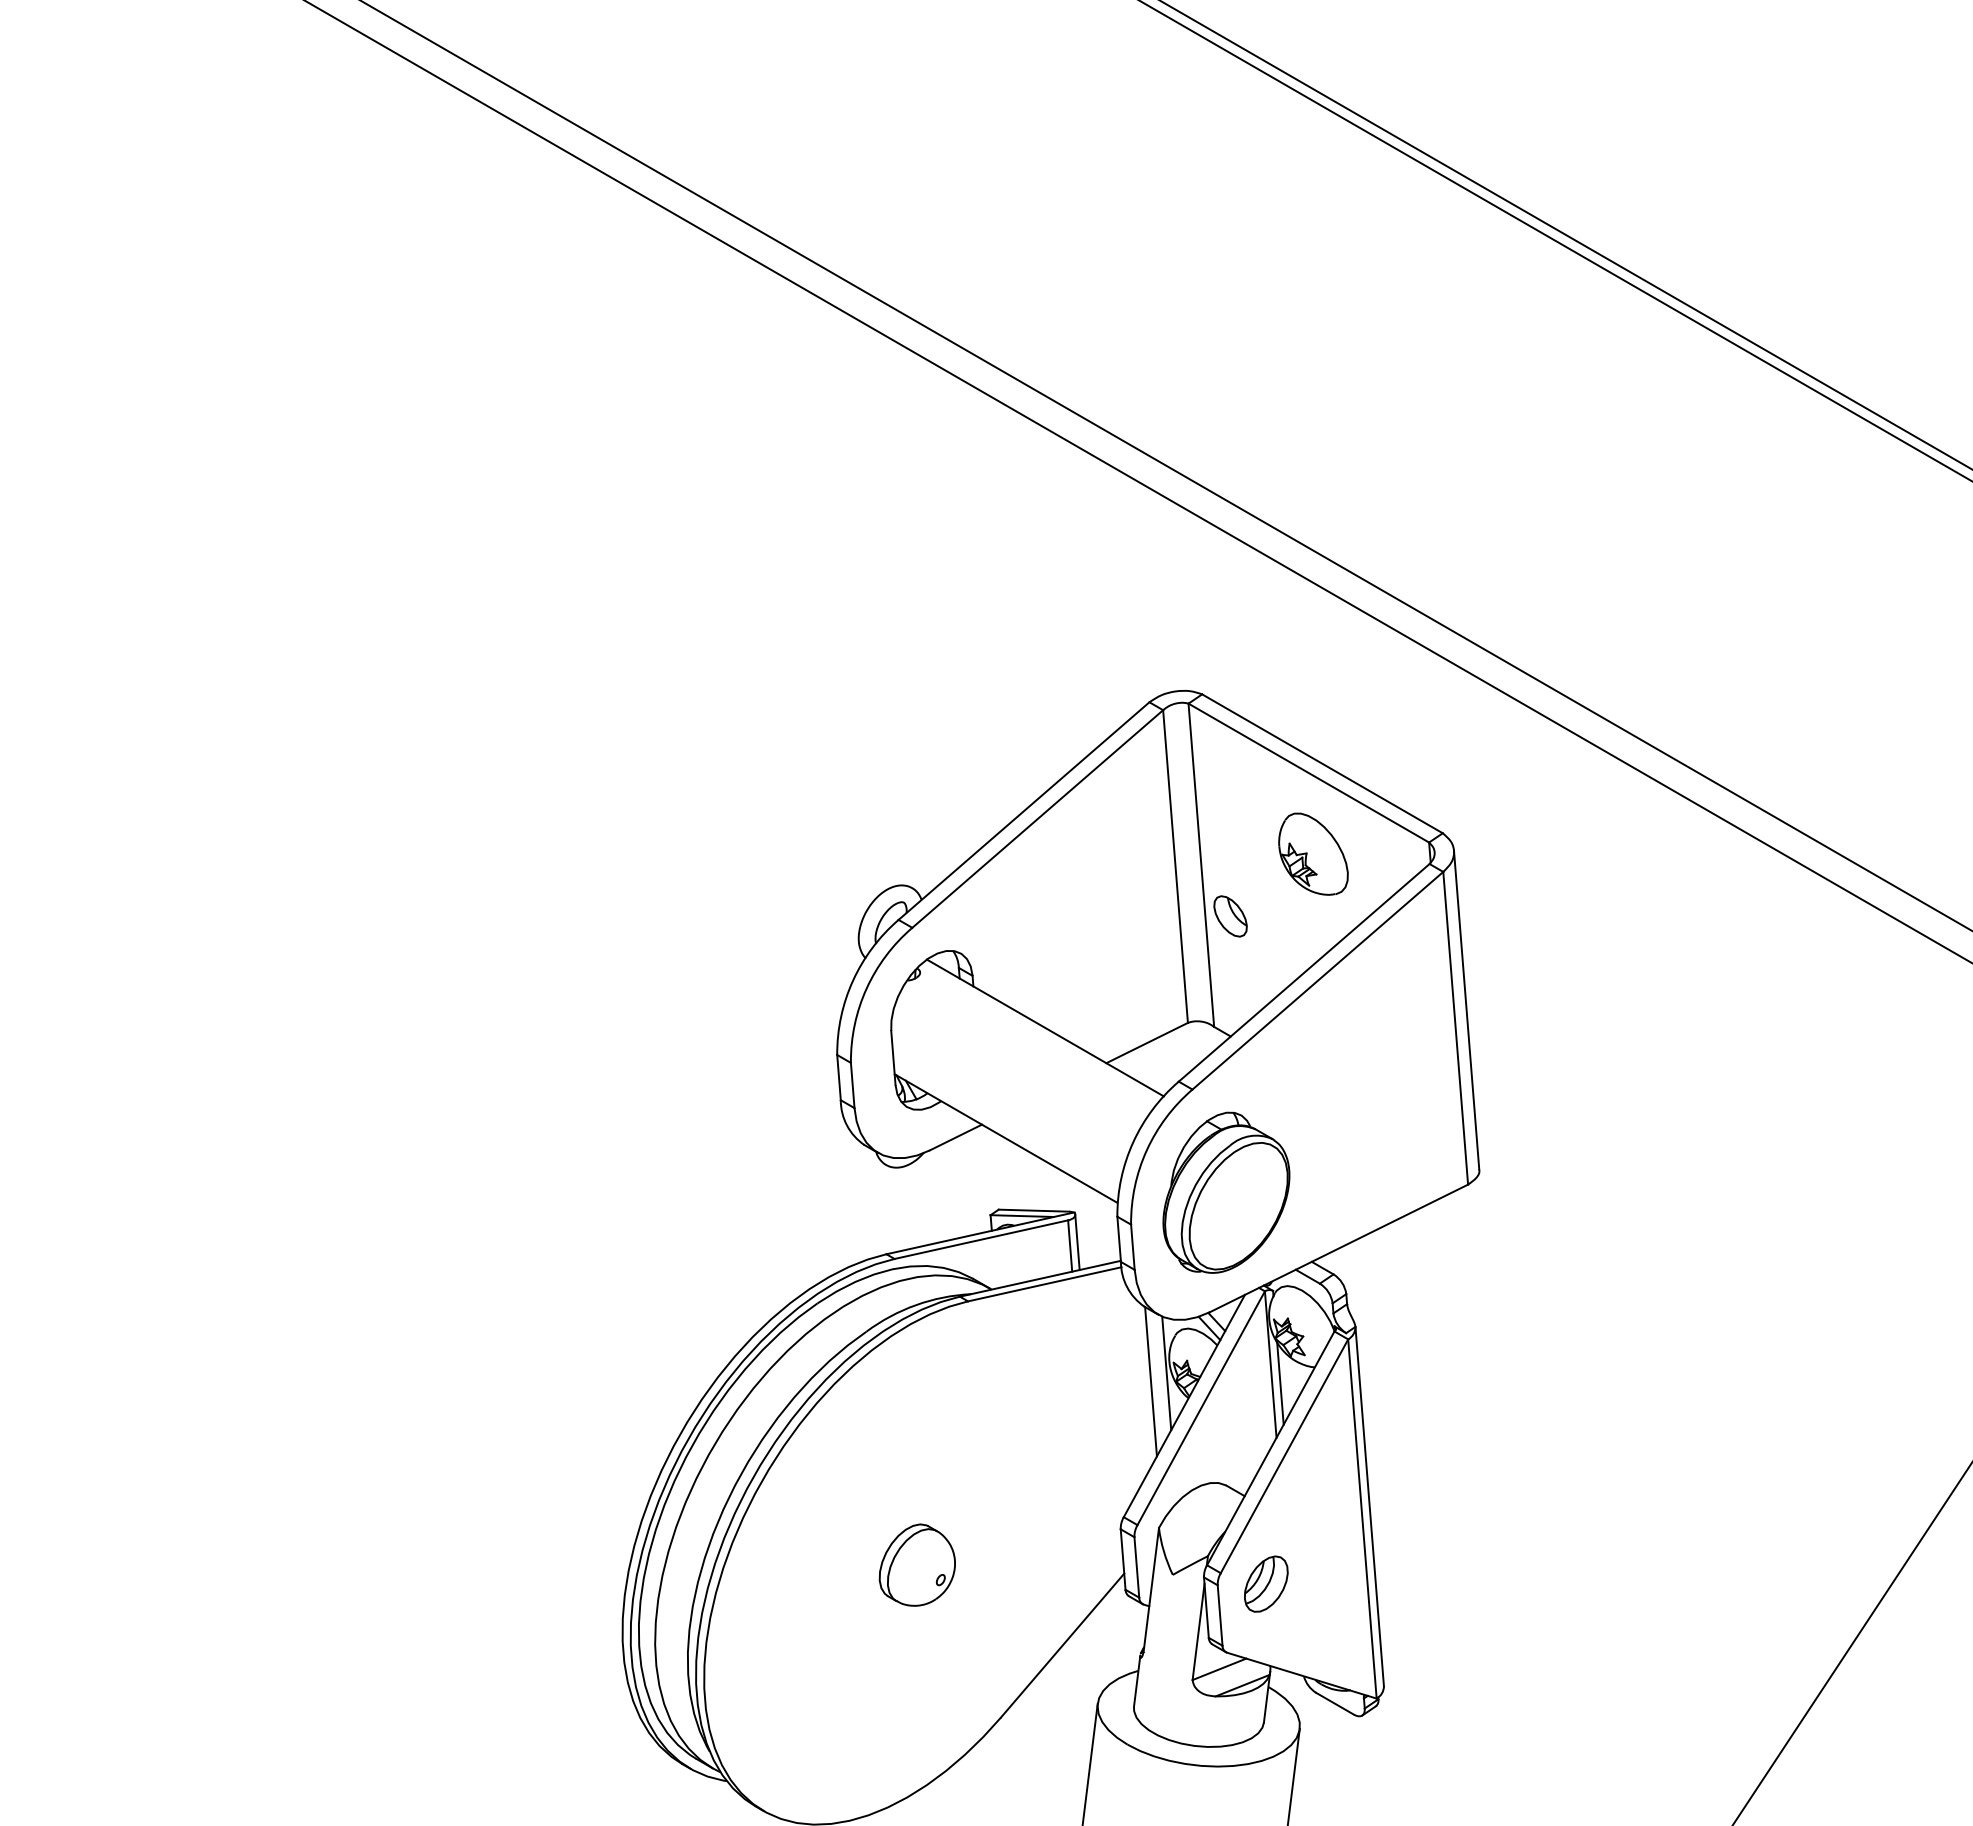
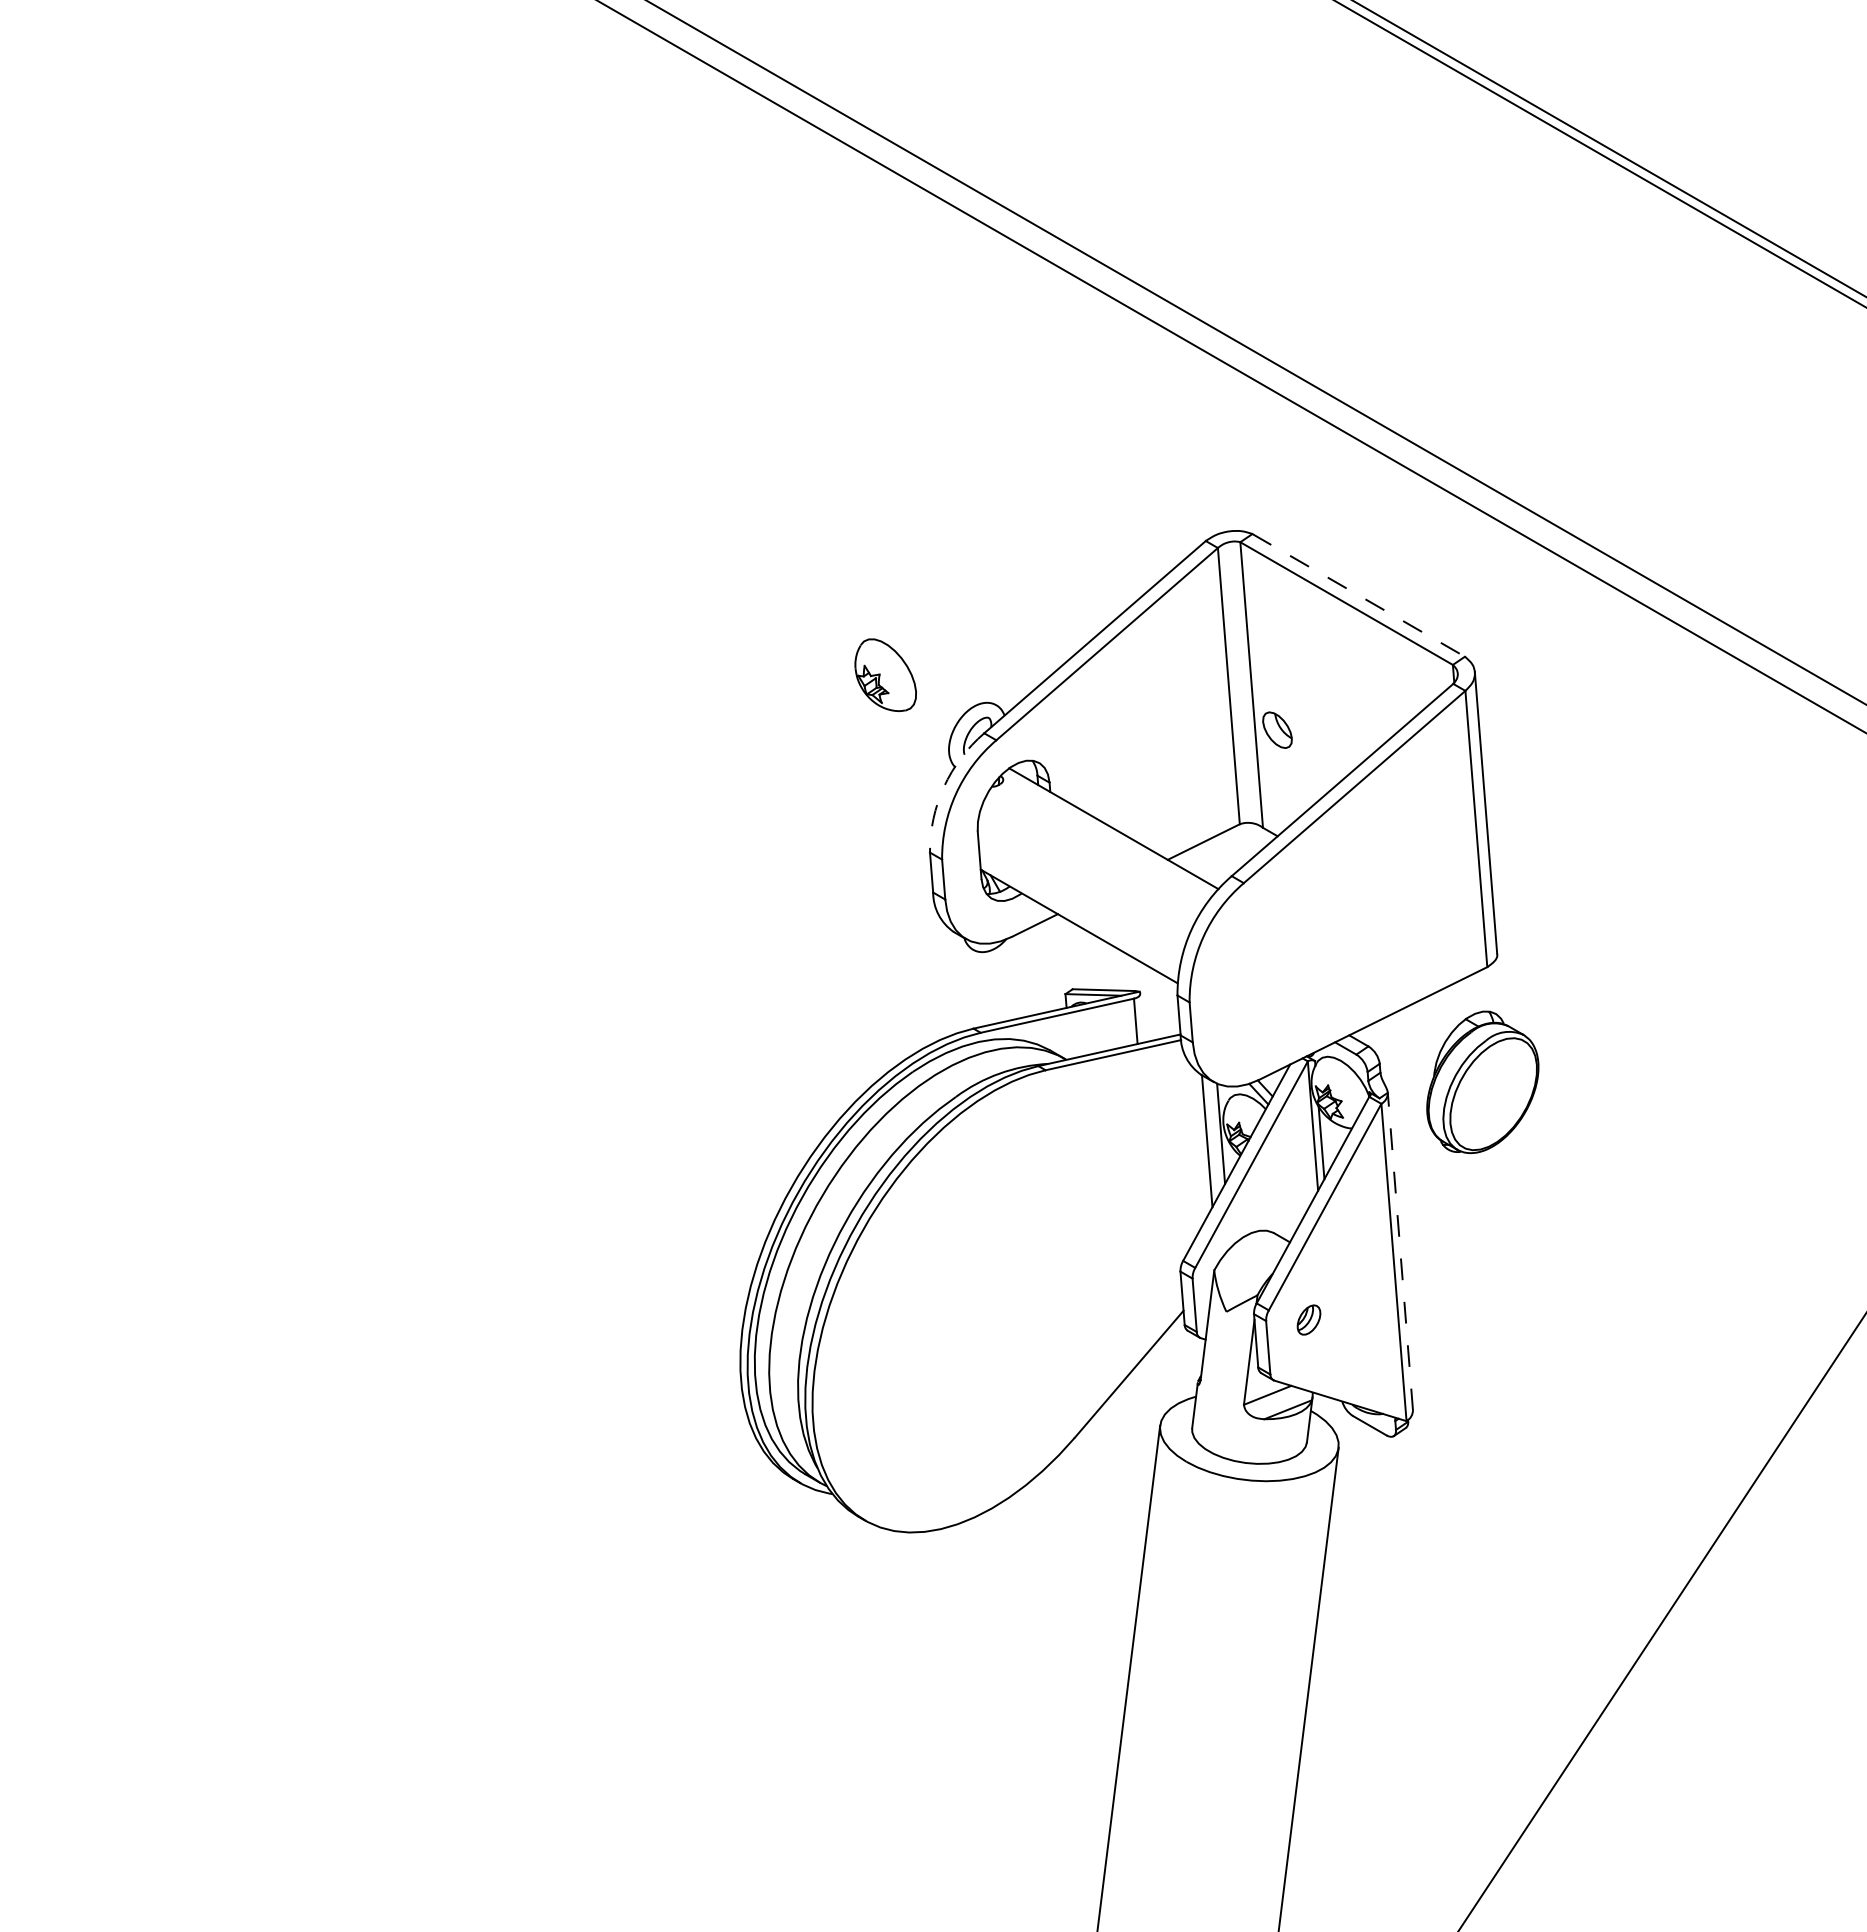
line: (1322, 763) -> (1358, 595), solid -> dashed
part: (1313, 854) -> (885, 675), moved
arc: (852, 980) -> (943, 786), solid -> dashed
part: (1226, 1191) -> (1482, 1081), moved
line: (1077, 1241) -> (1142, 1017), removed
line: (1369, 1506) -> (1400, 1251), solid -> dashed
part: (917, 1565) -> (1000, 1303), removed
part: (1265, 1583) -> (1308, 1319), size x0.6

